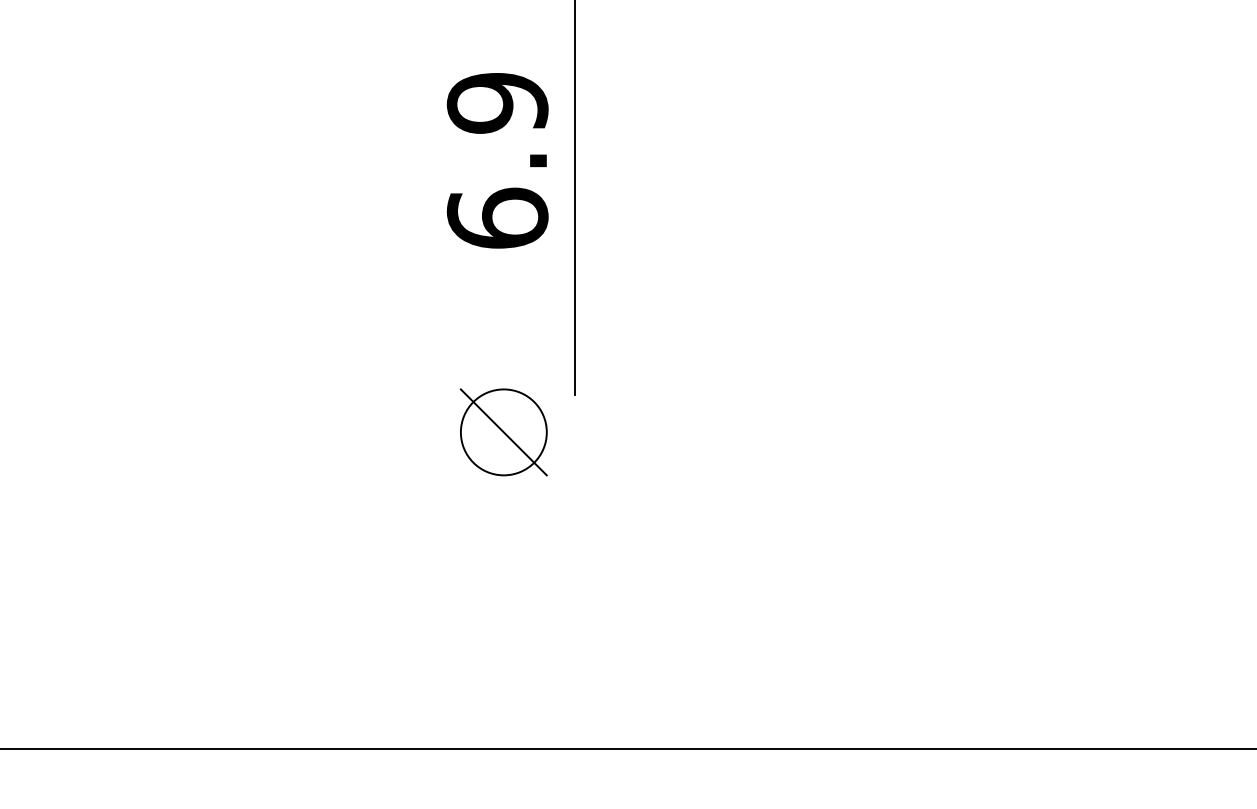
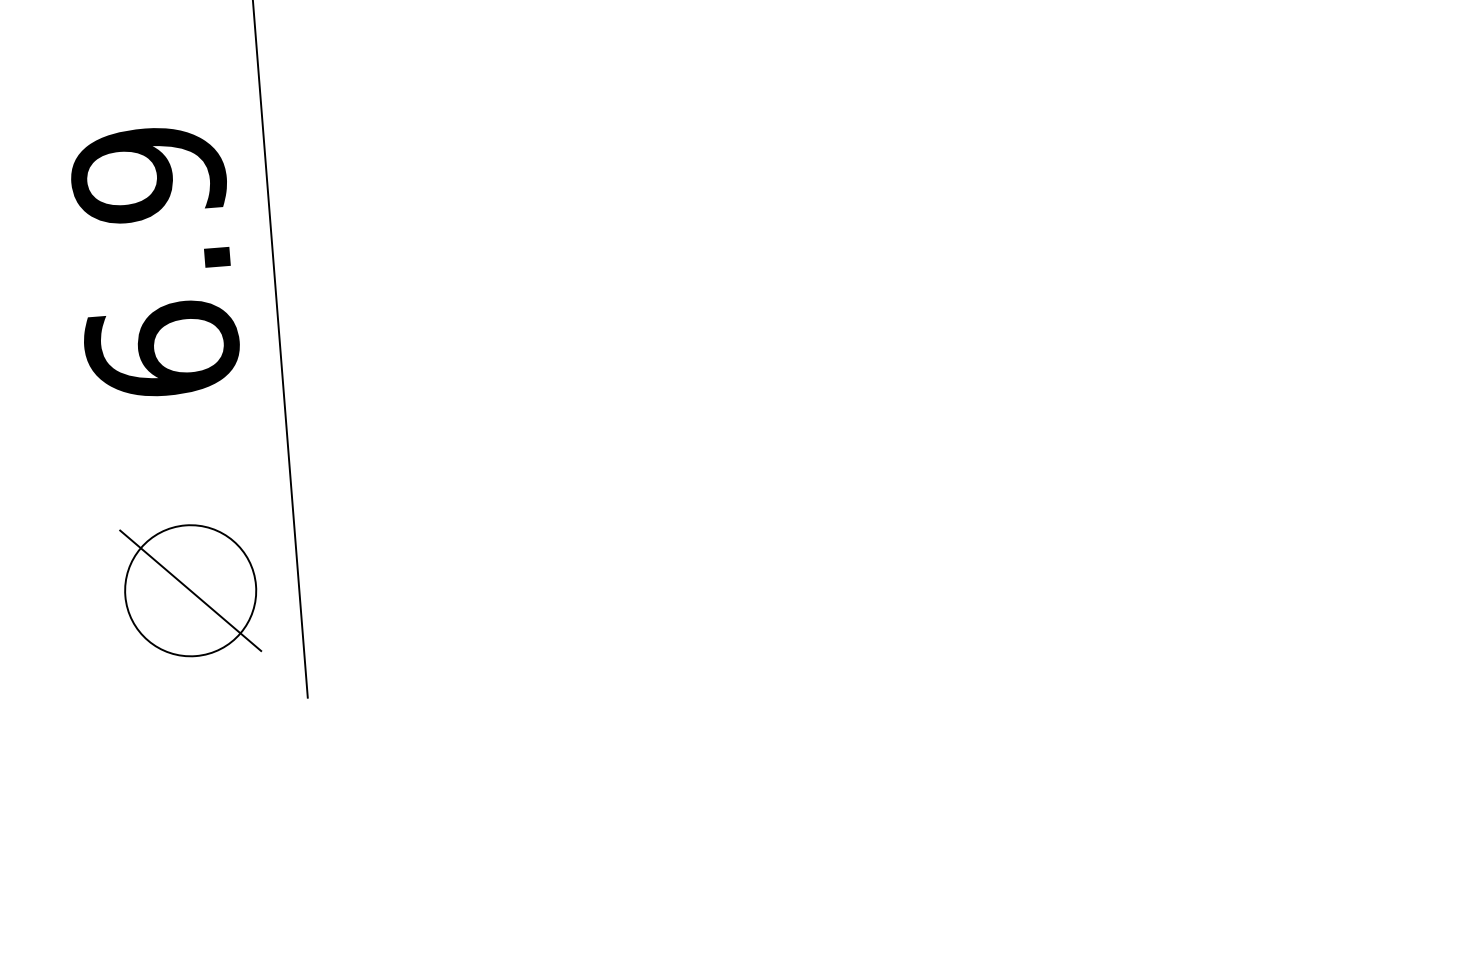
text: (497, 160) -> (155, 261), moved
part: (503, 432) -> (190, 590), moved

